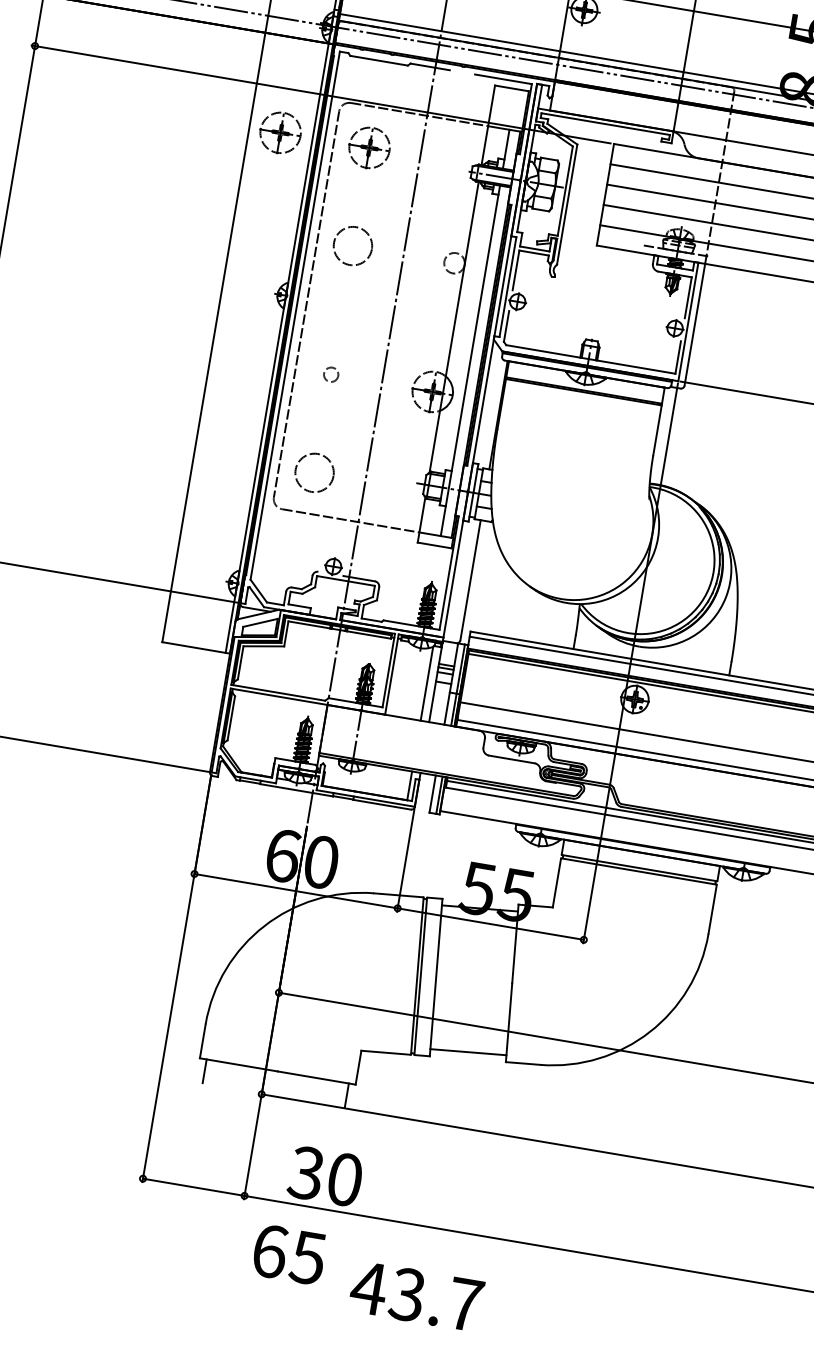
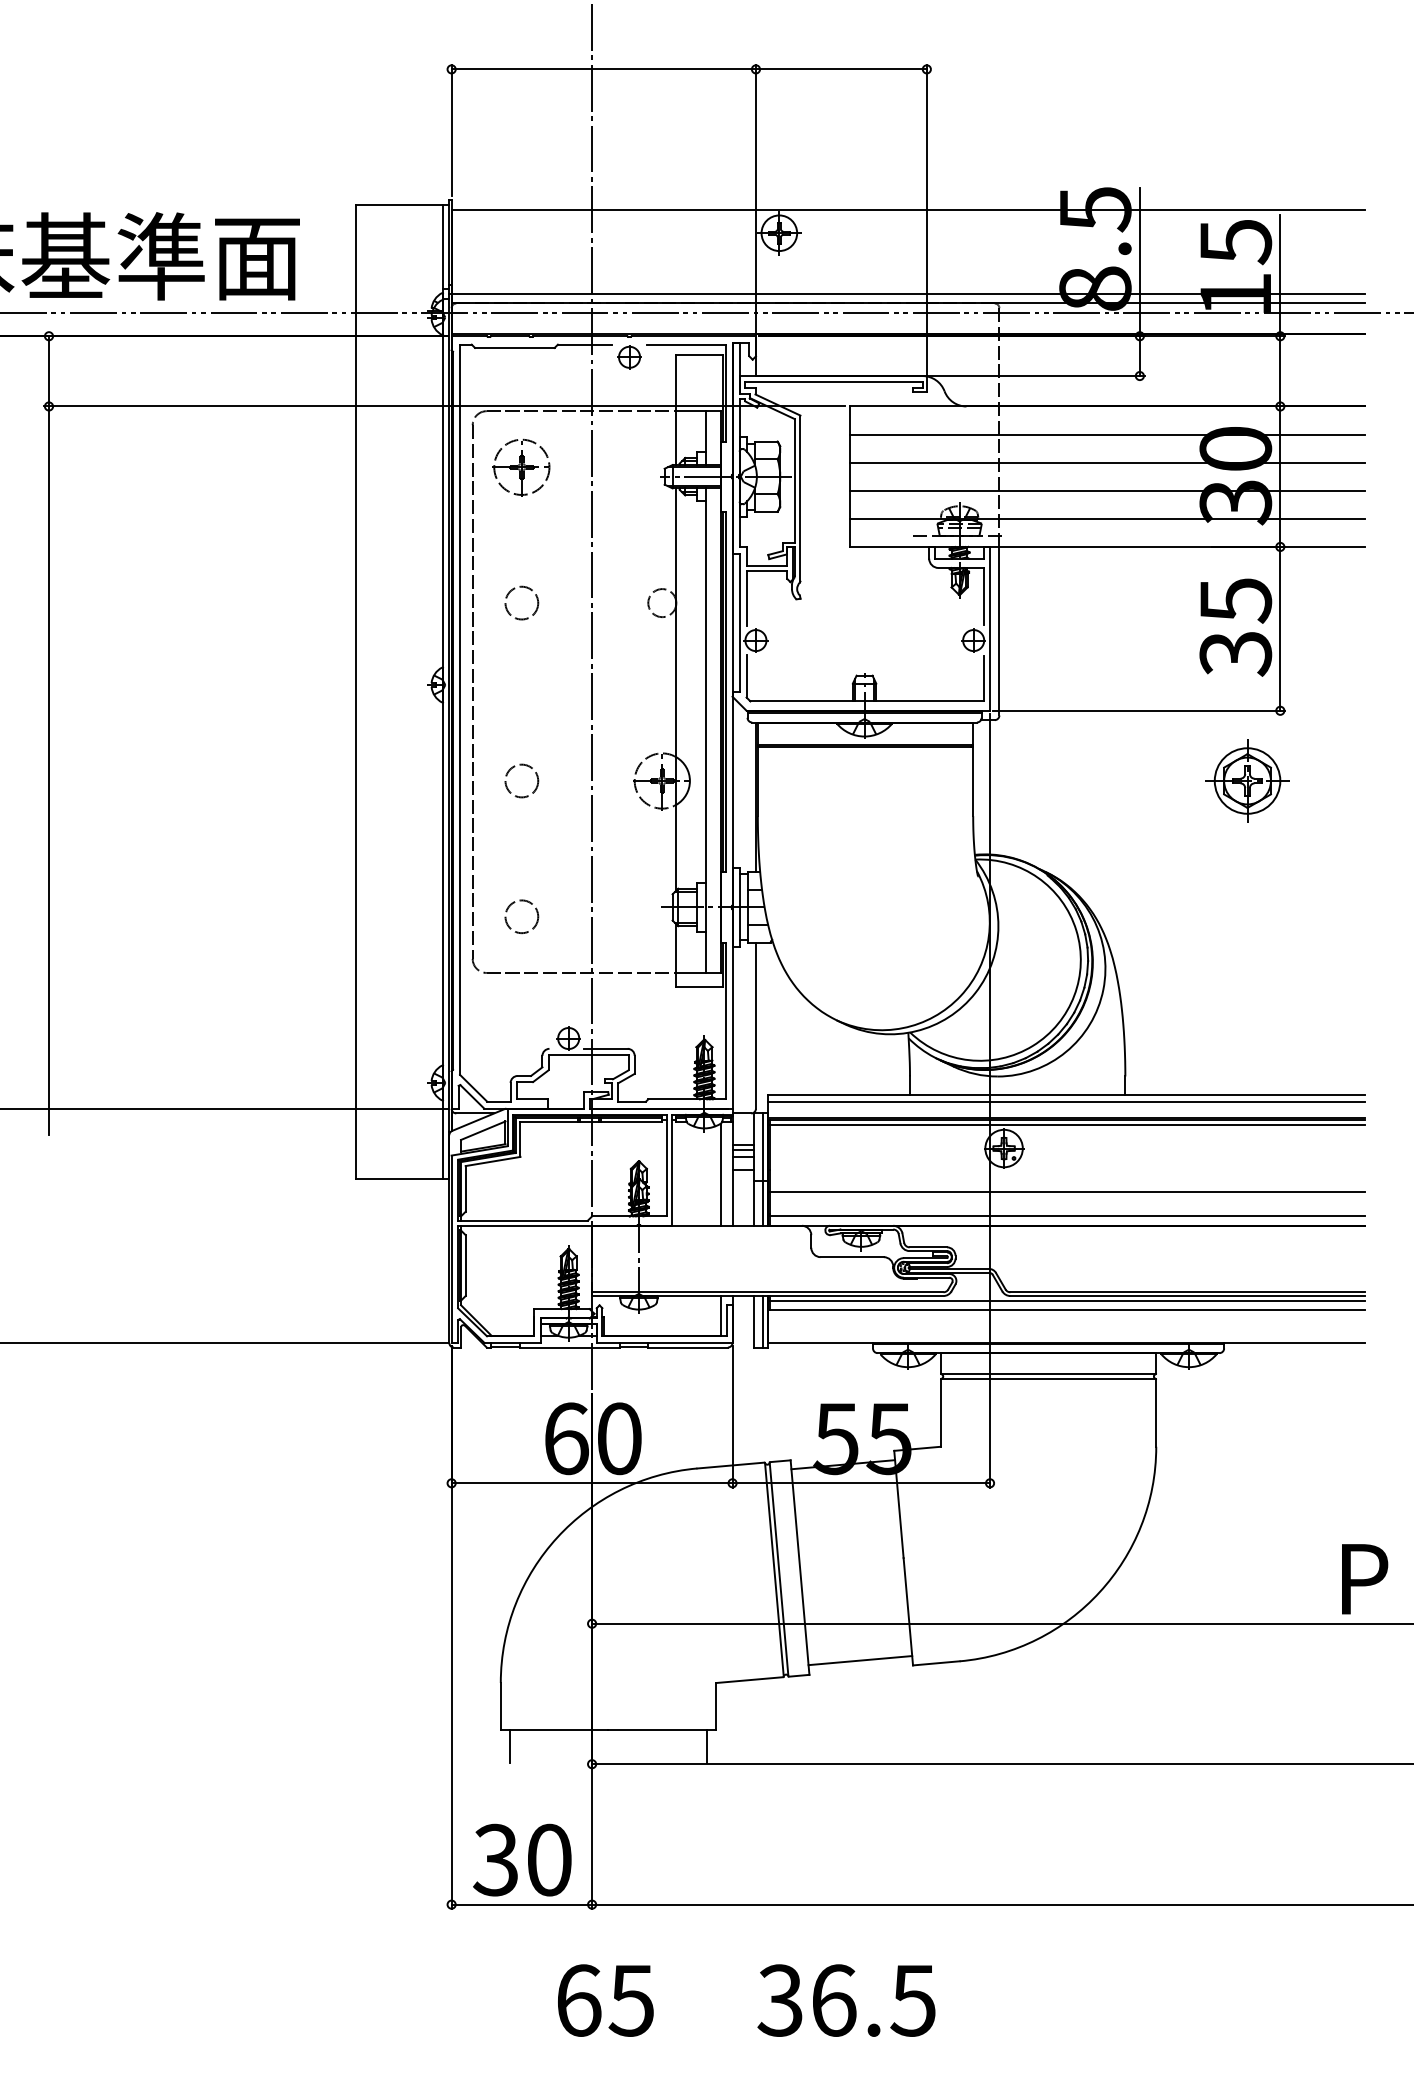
part: (460, 81) -> (629, 357), added
part: (280, 132) -> (398, 467), removed
circle: (352, 245) -> (521, 602), size x0.62
circle: (331, 374) -> (521, 780), size x1.67
circle: (314, 472) -> (521, 916), size x0.62
text: (325, 1175) -> (522, 1859), moved
text: (289, 1254) -> (605, 2000), moved
text: (416, 1296) -> (845, 2000), 43.7 -> 36.5

